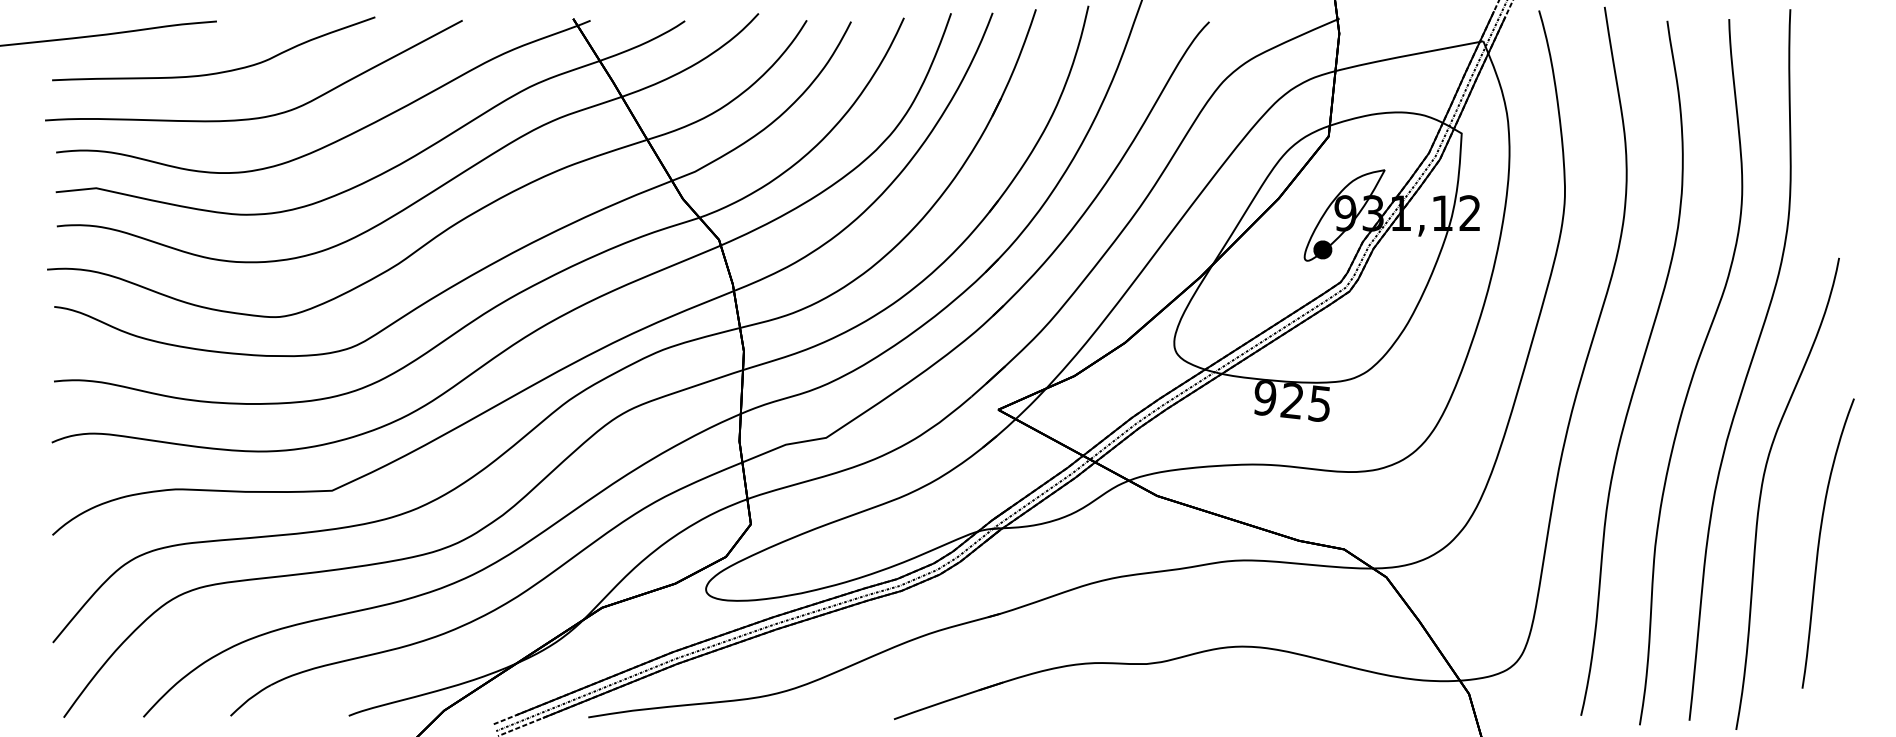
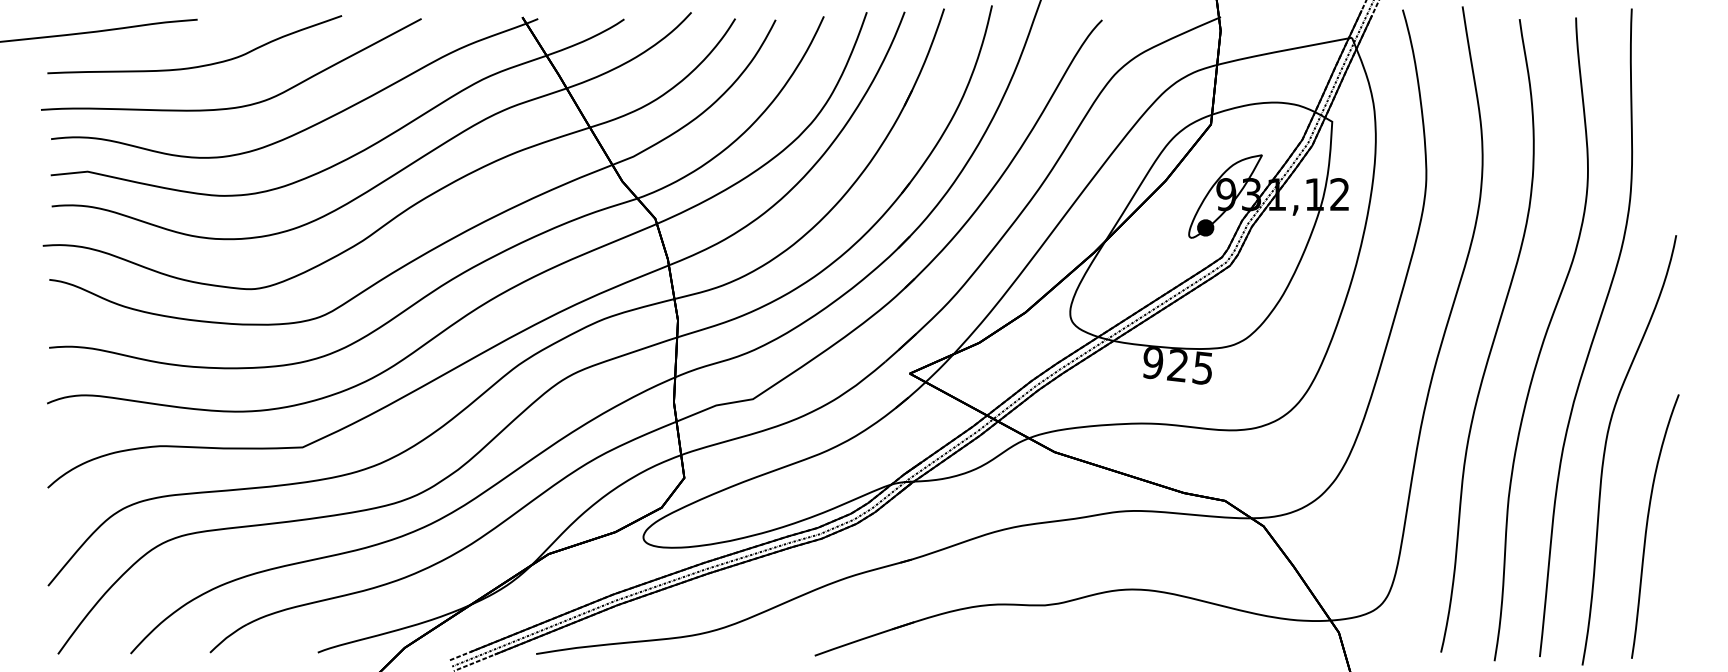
curve: (1819, 543) -> (1647, 526), moved

